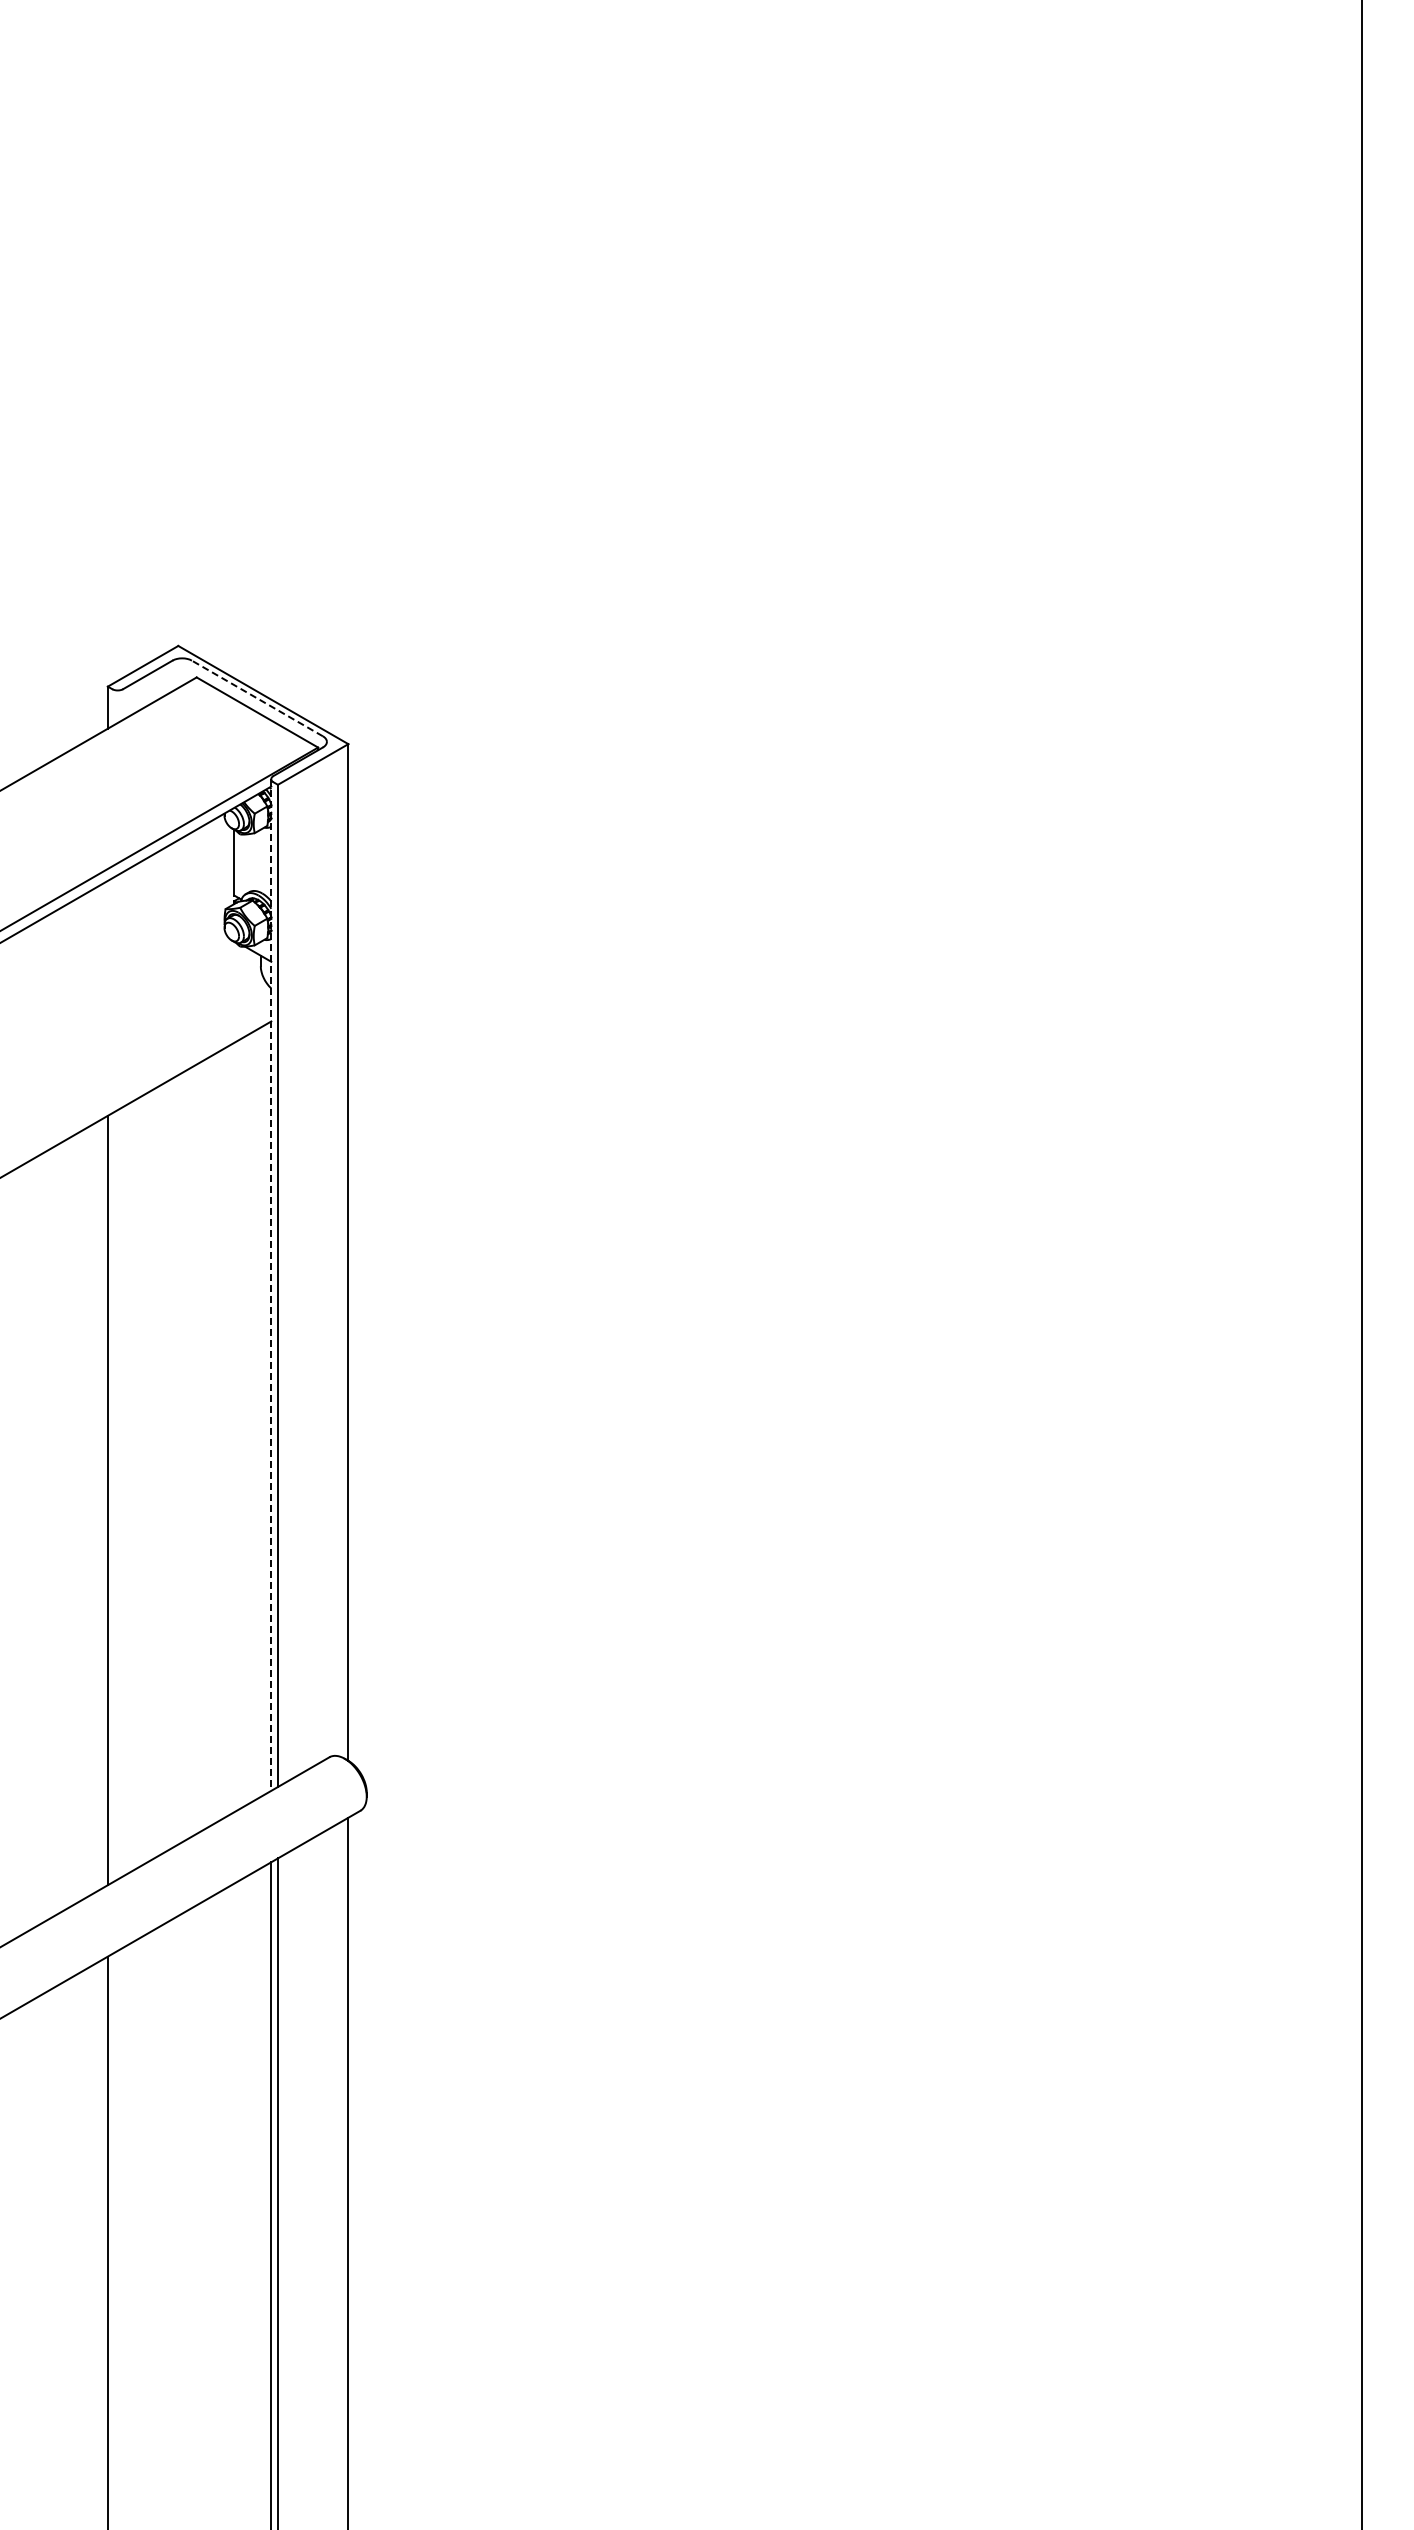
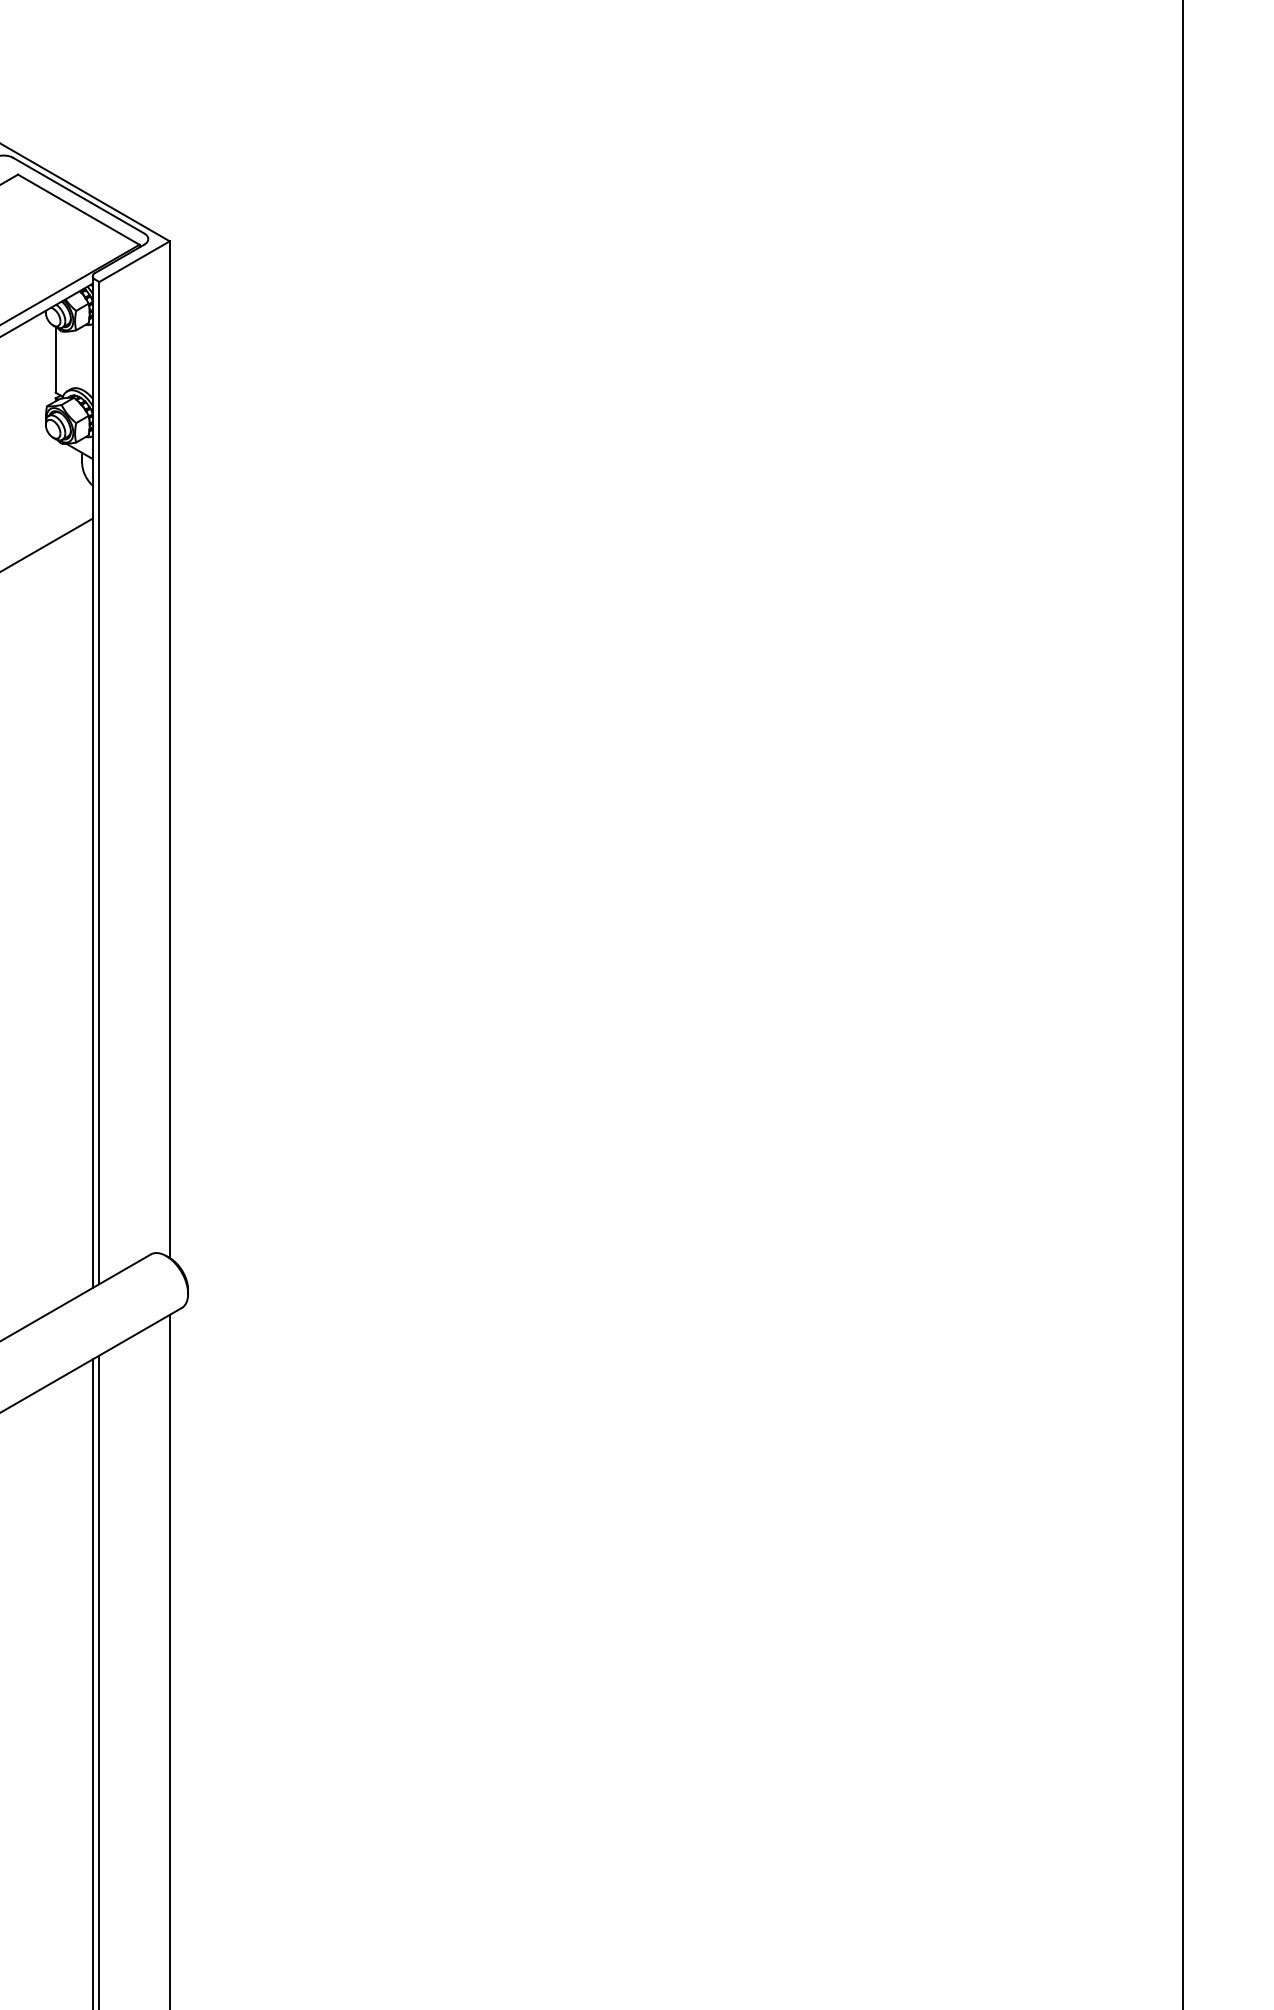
line: (257, 698) -> (78, 195), dashed -> solid
line: (271, 1285) -> (92, 782), dashed -> solid

